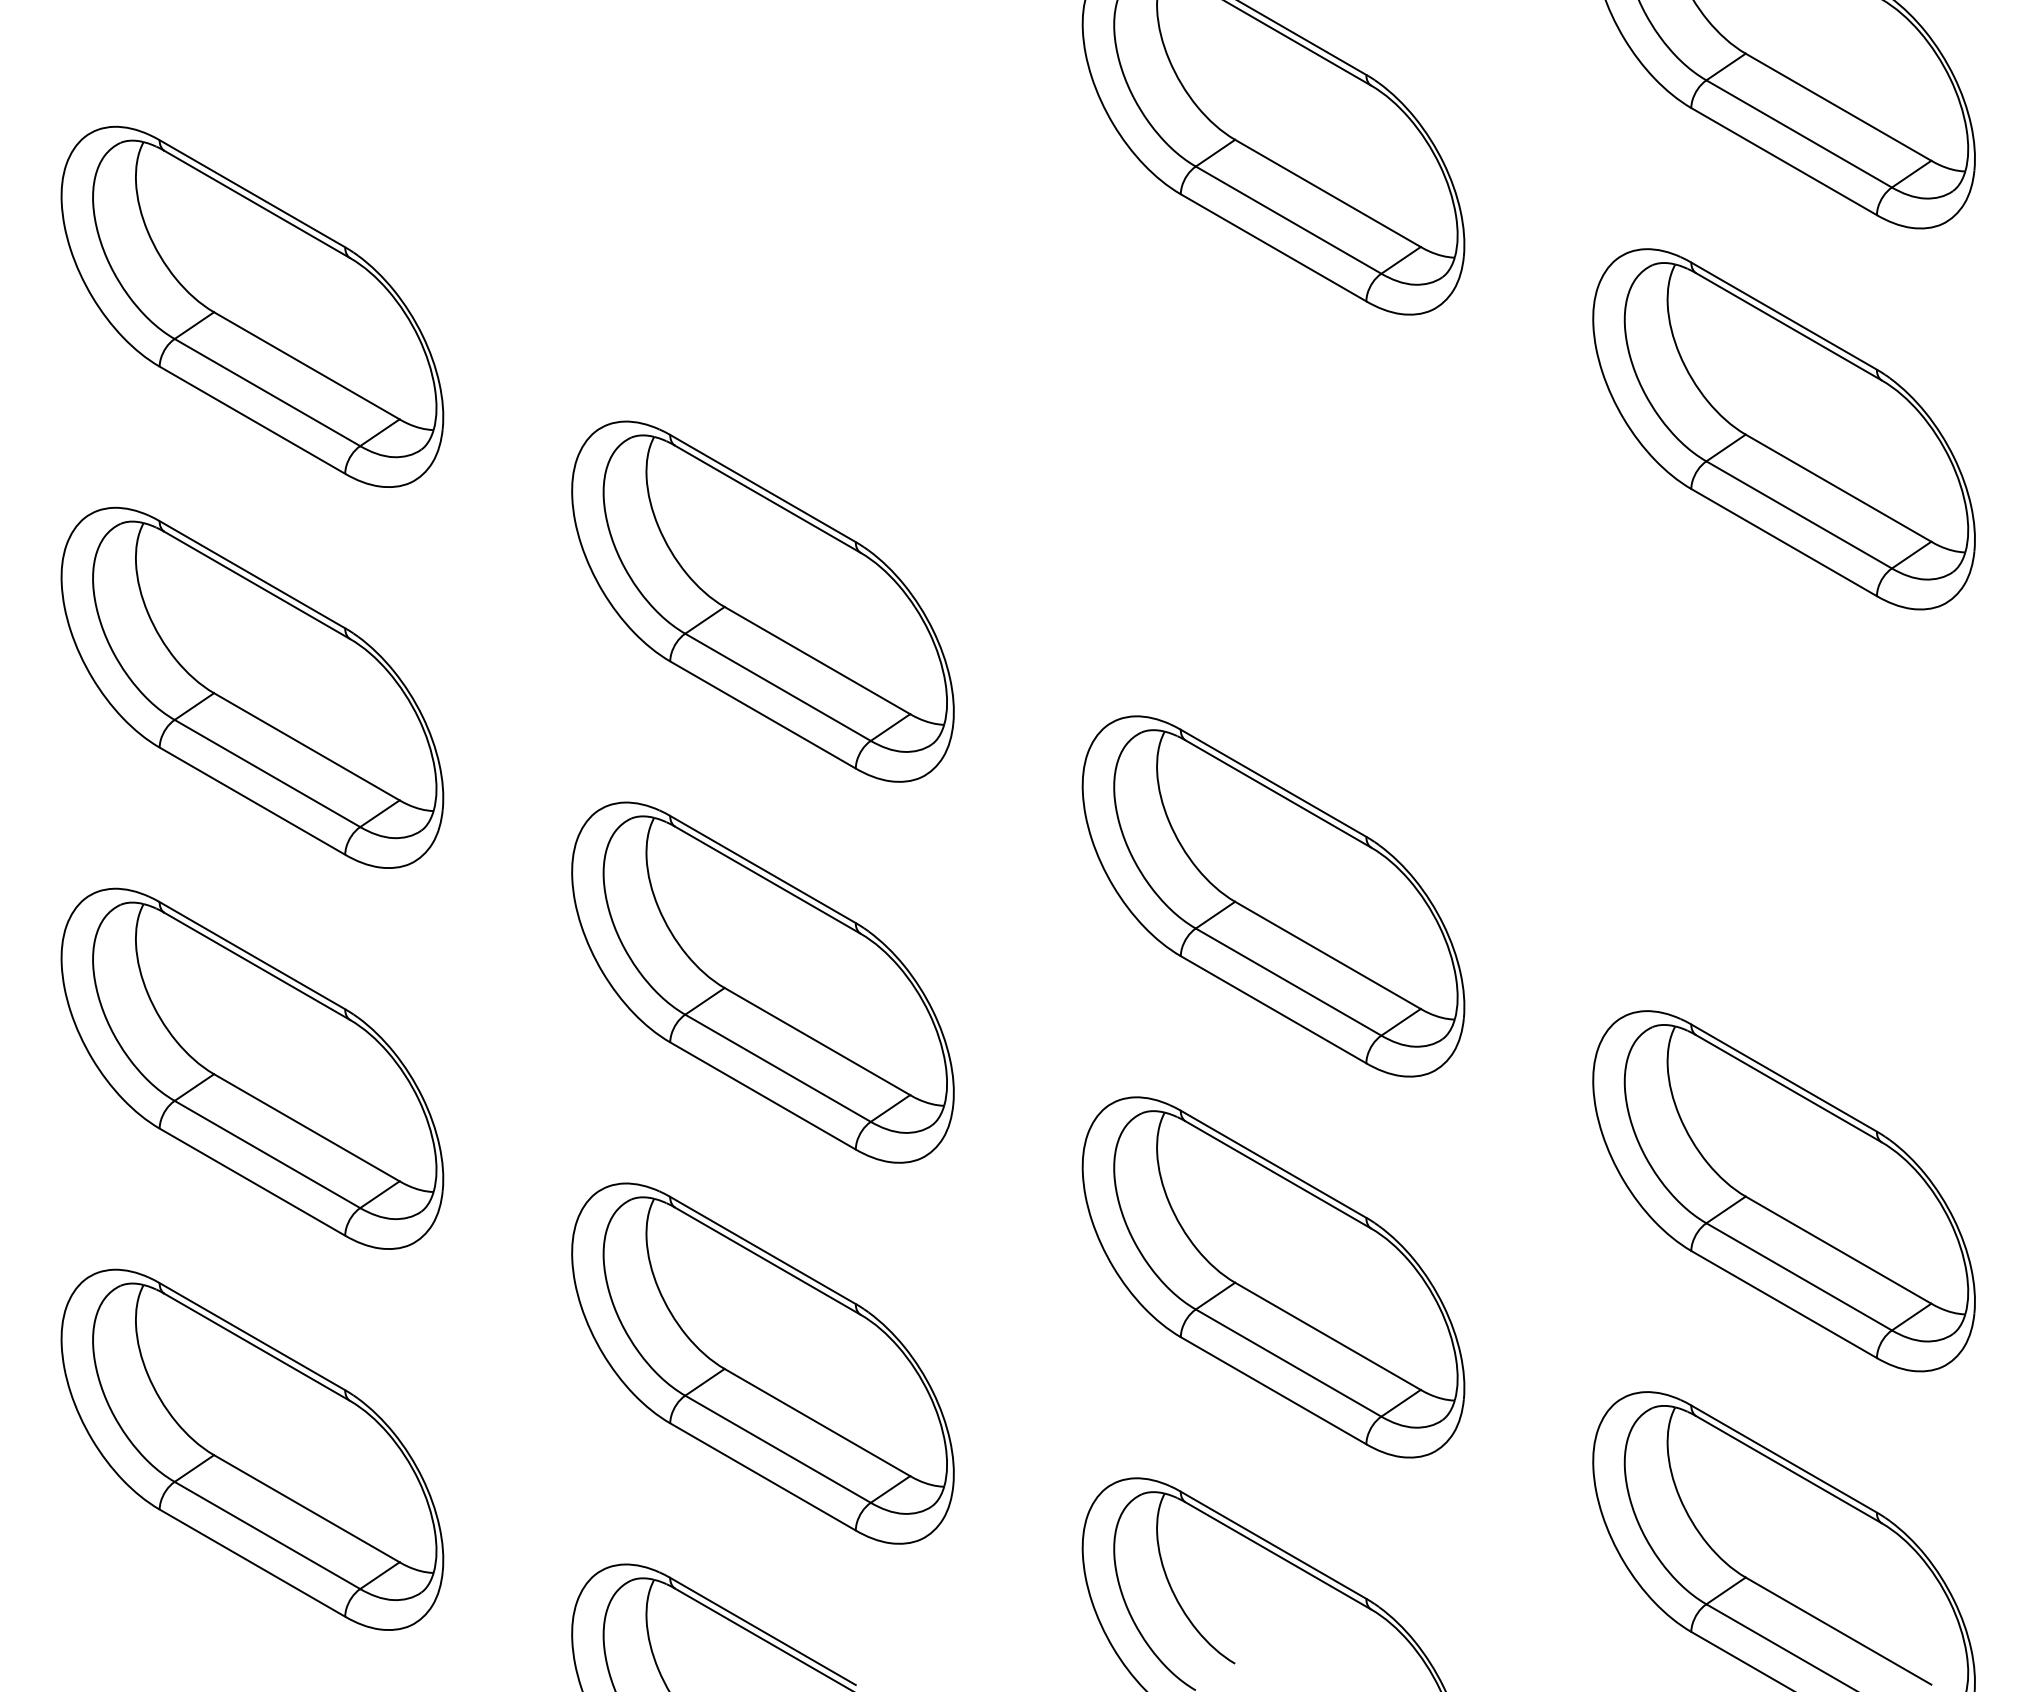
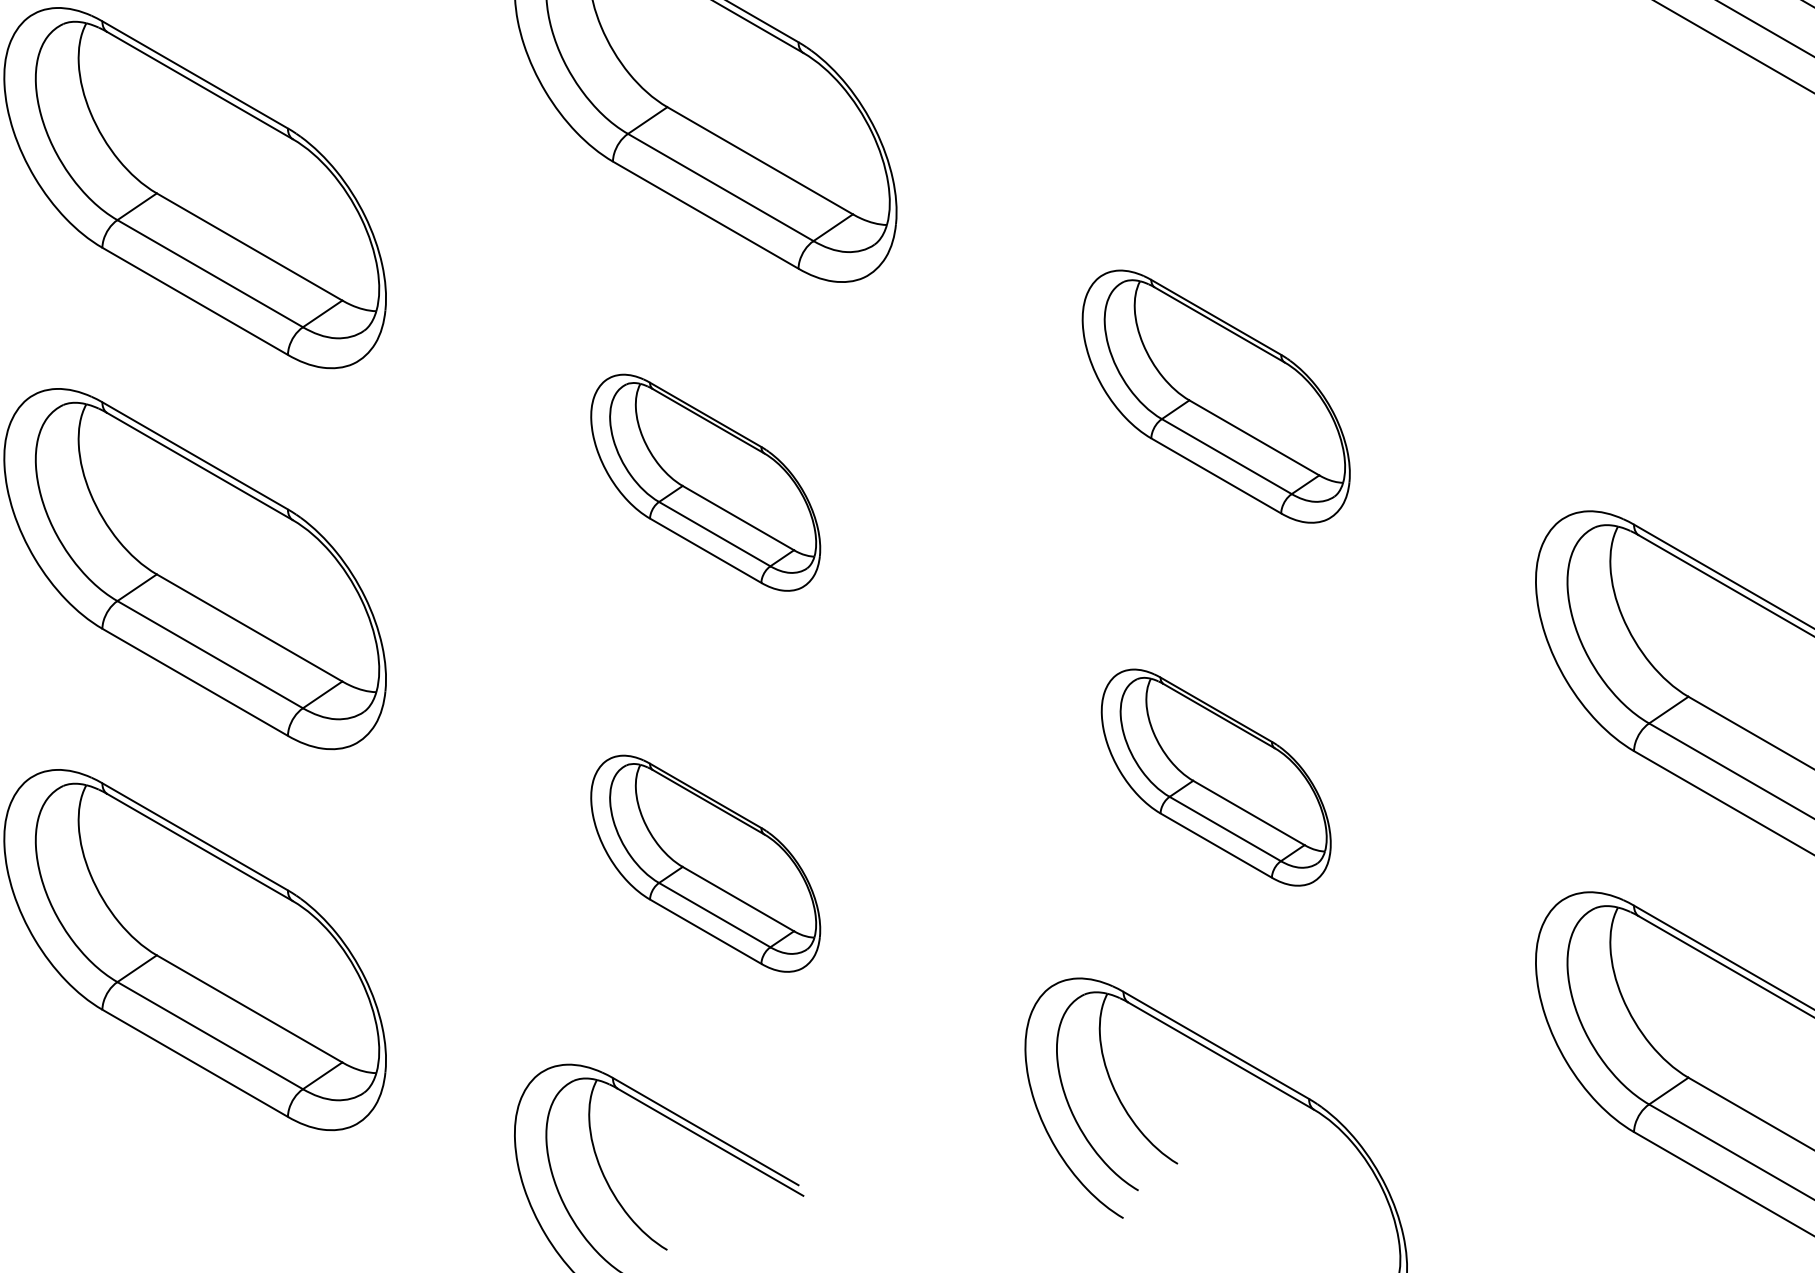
part: (1273, 896) -> (1216, 396), size x0.7
part: (762, 982) -> (705, 482), size x0.6
part: (1273, 1277) -> (1216, 777), size x0.6
part: (762, 1363) -> (705, 863), size x0.6

